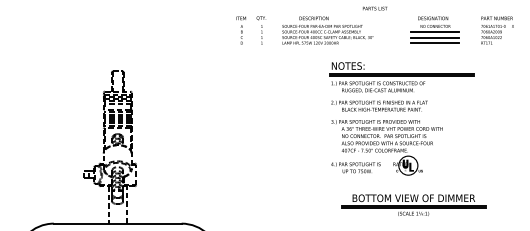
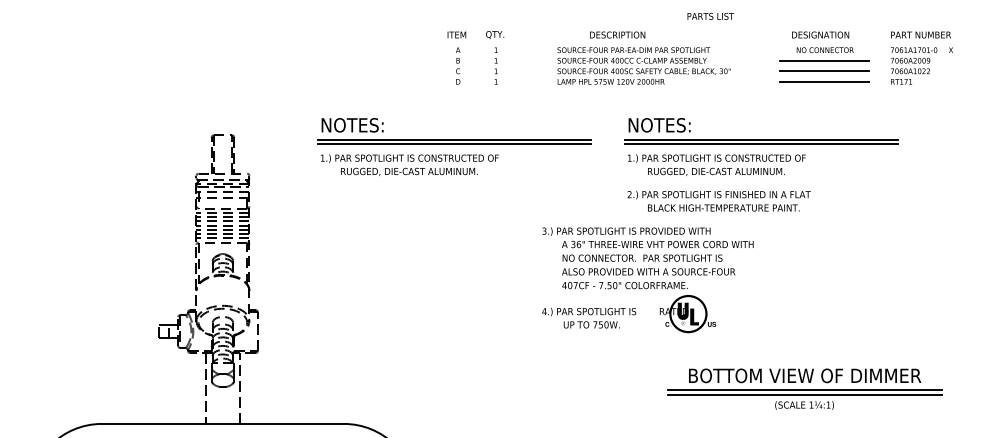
text: (327, 30) -> (643, 57), moved
text: (497, 30) -> (921, 57), moved
part: (239, 77) -> (453, 146), added
text: (386, 147) -> (646, 279), moved
part: (413, 204) -> (804, 387), moved

